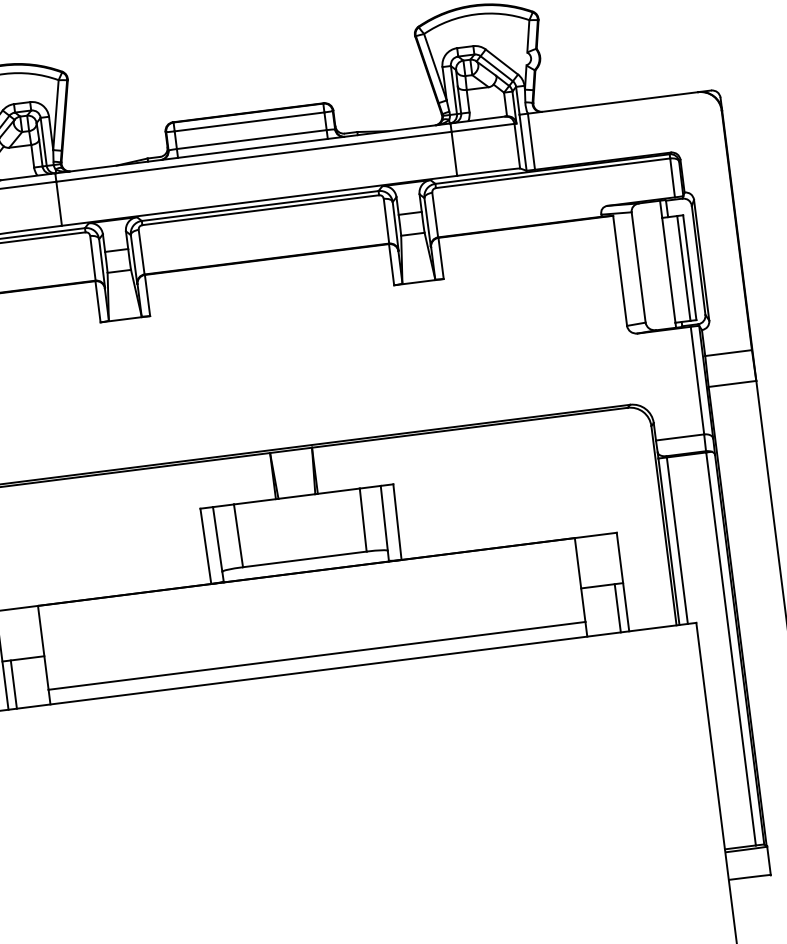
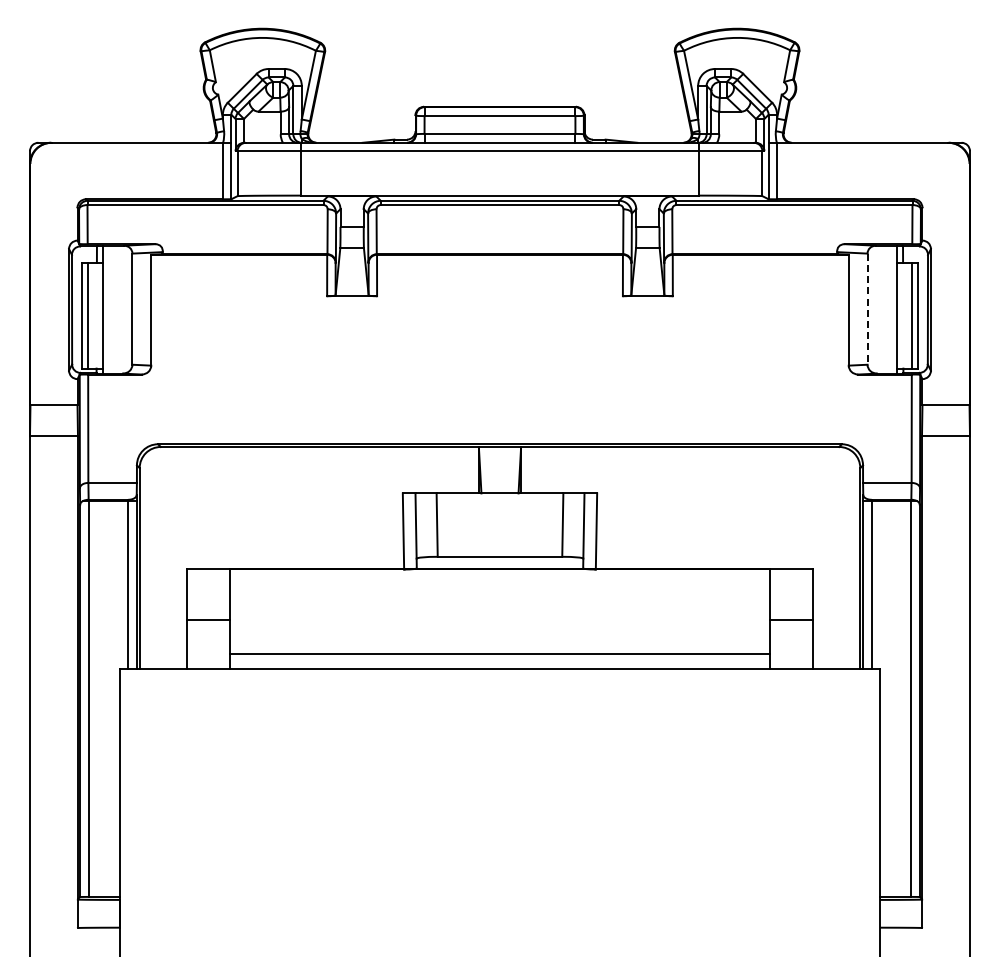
line: (638, 267) -> (867, 309), solid -> dashed
line: (618, 608) -> (804, 644), removed
line: (13, 684) -> (195, 644), removed

